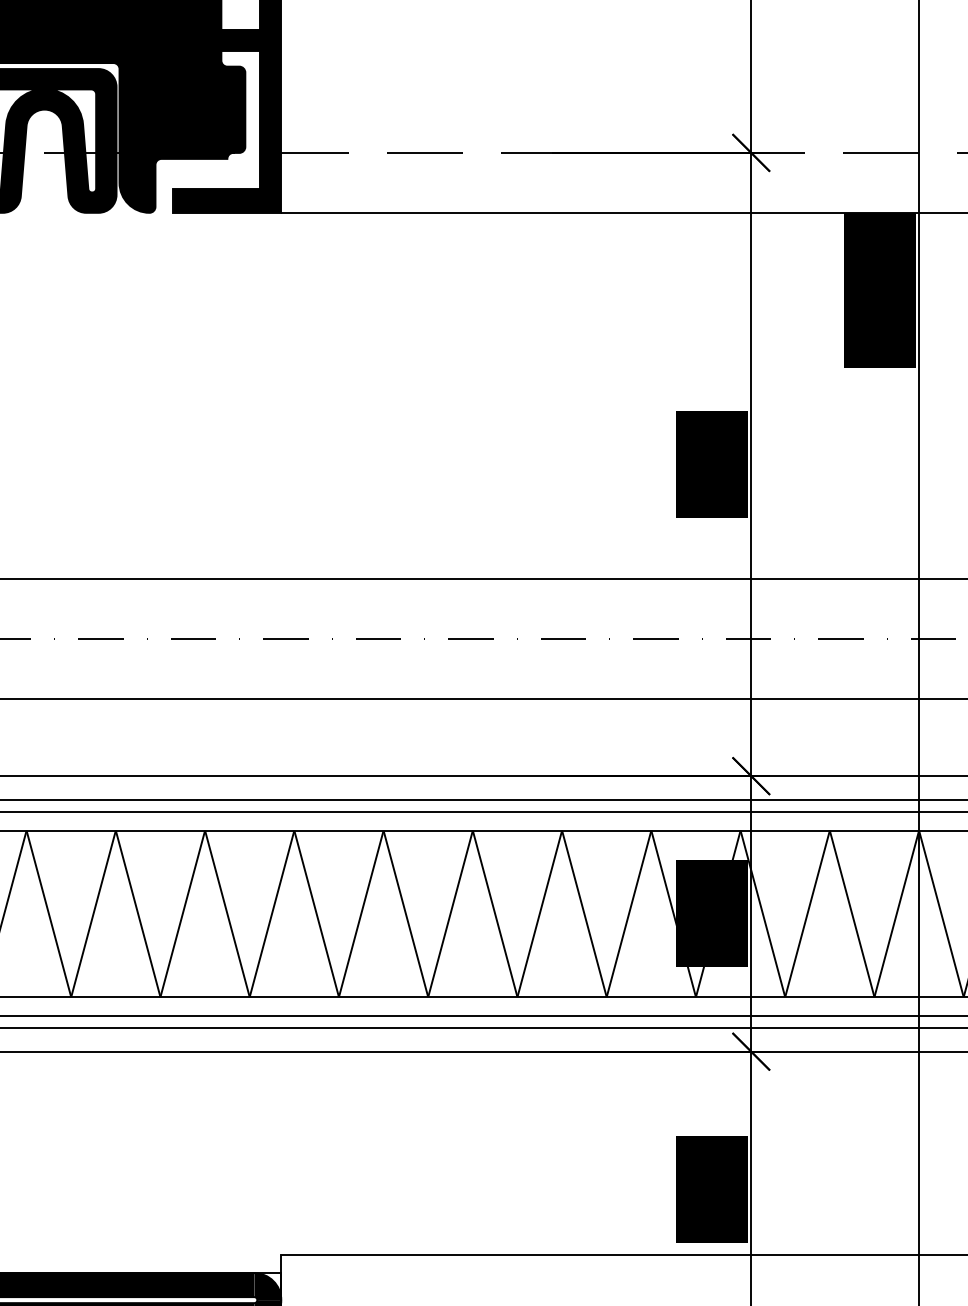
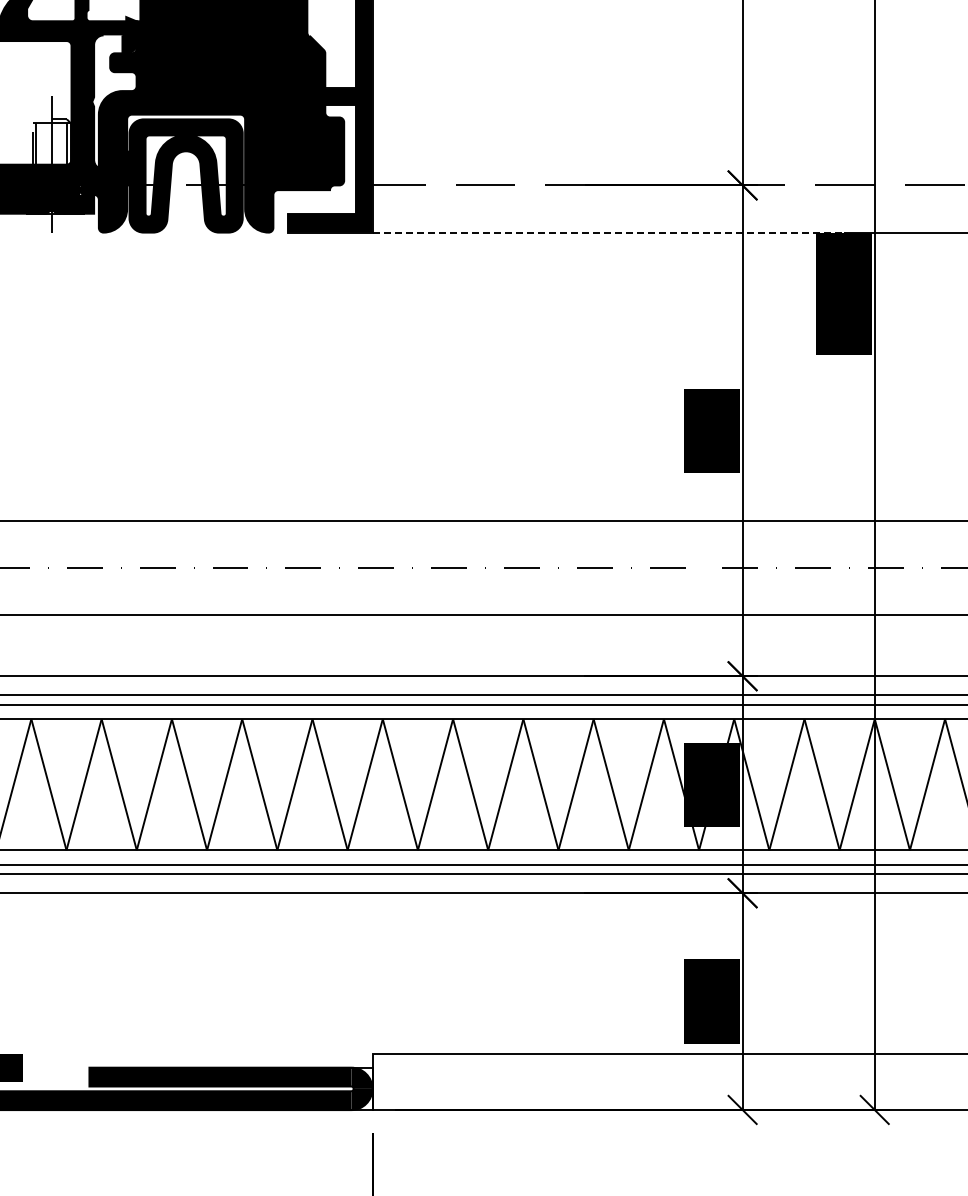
line: (580, 212) -> (608, 232), solid -> dashed

